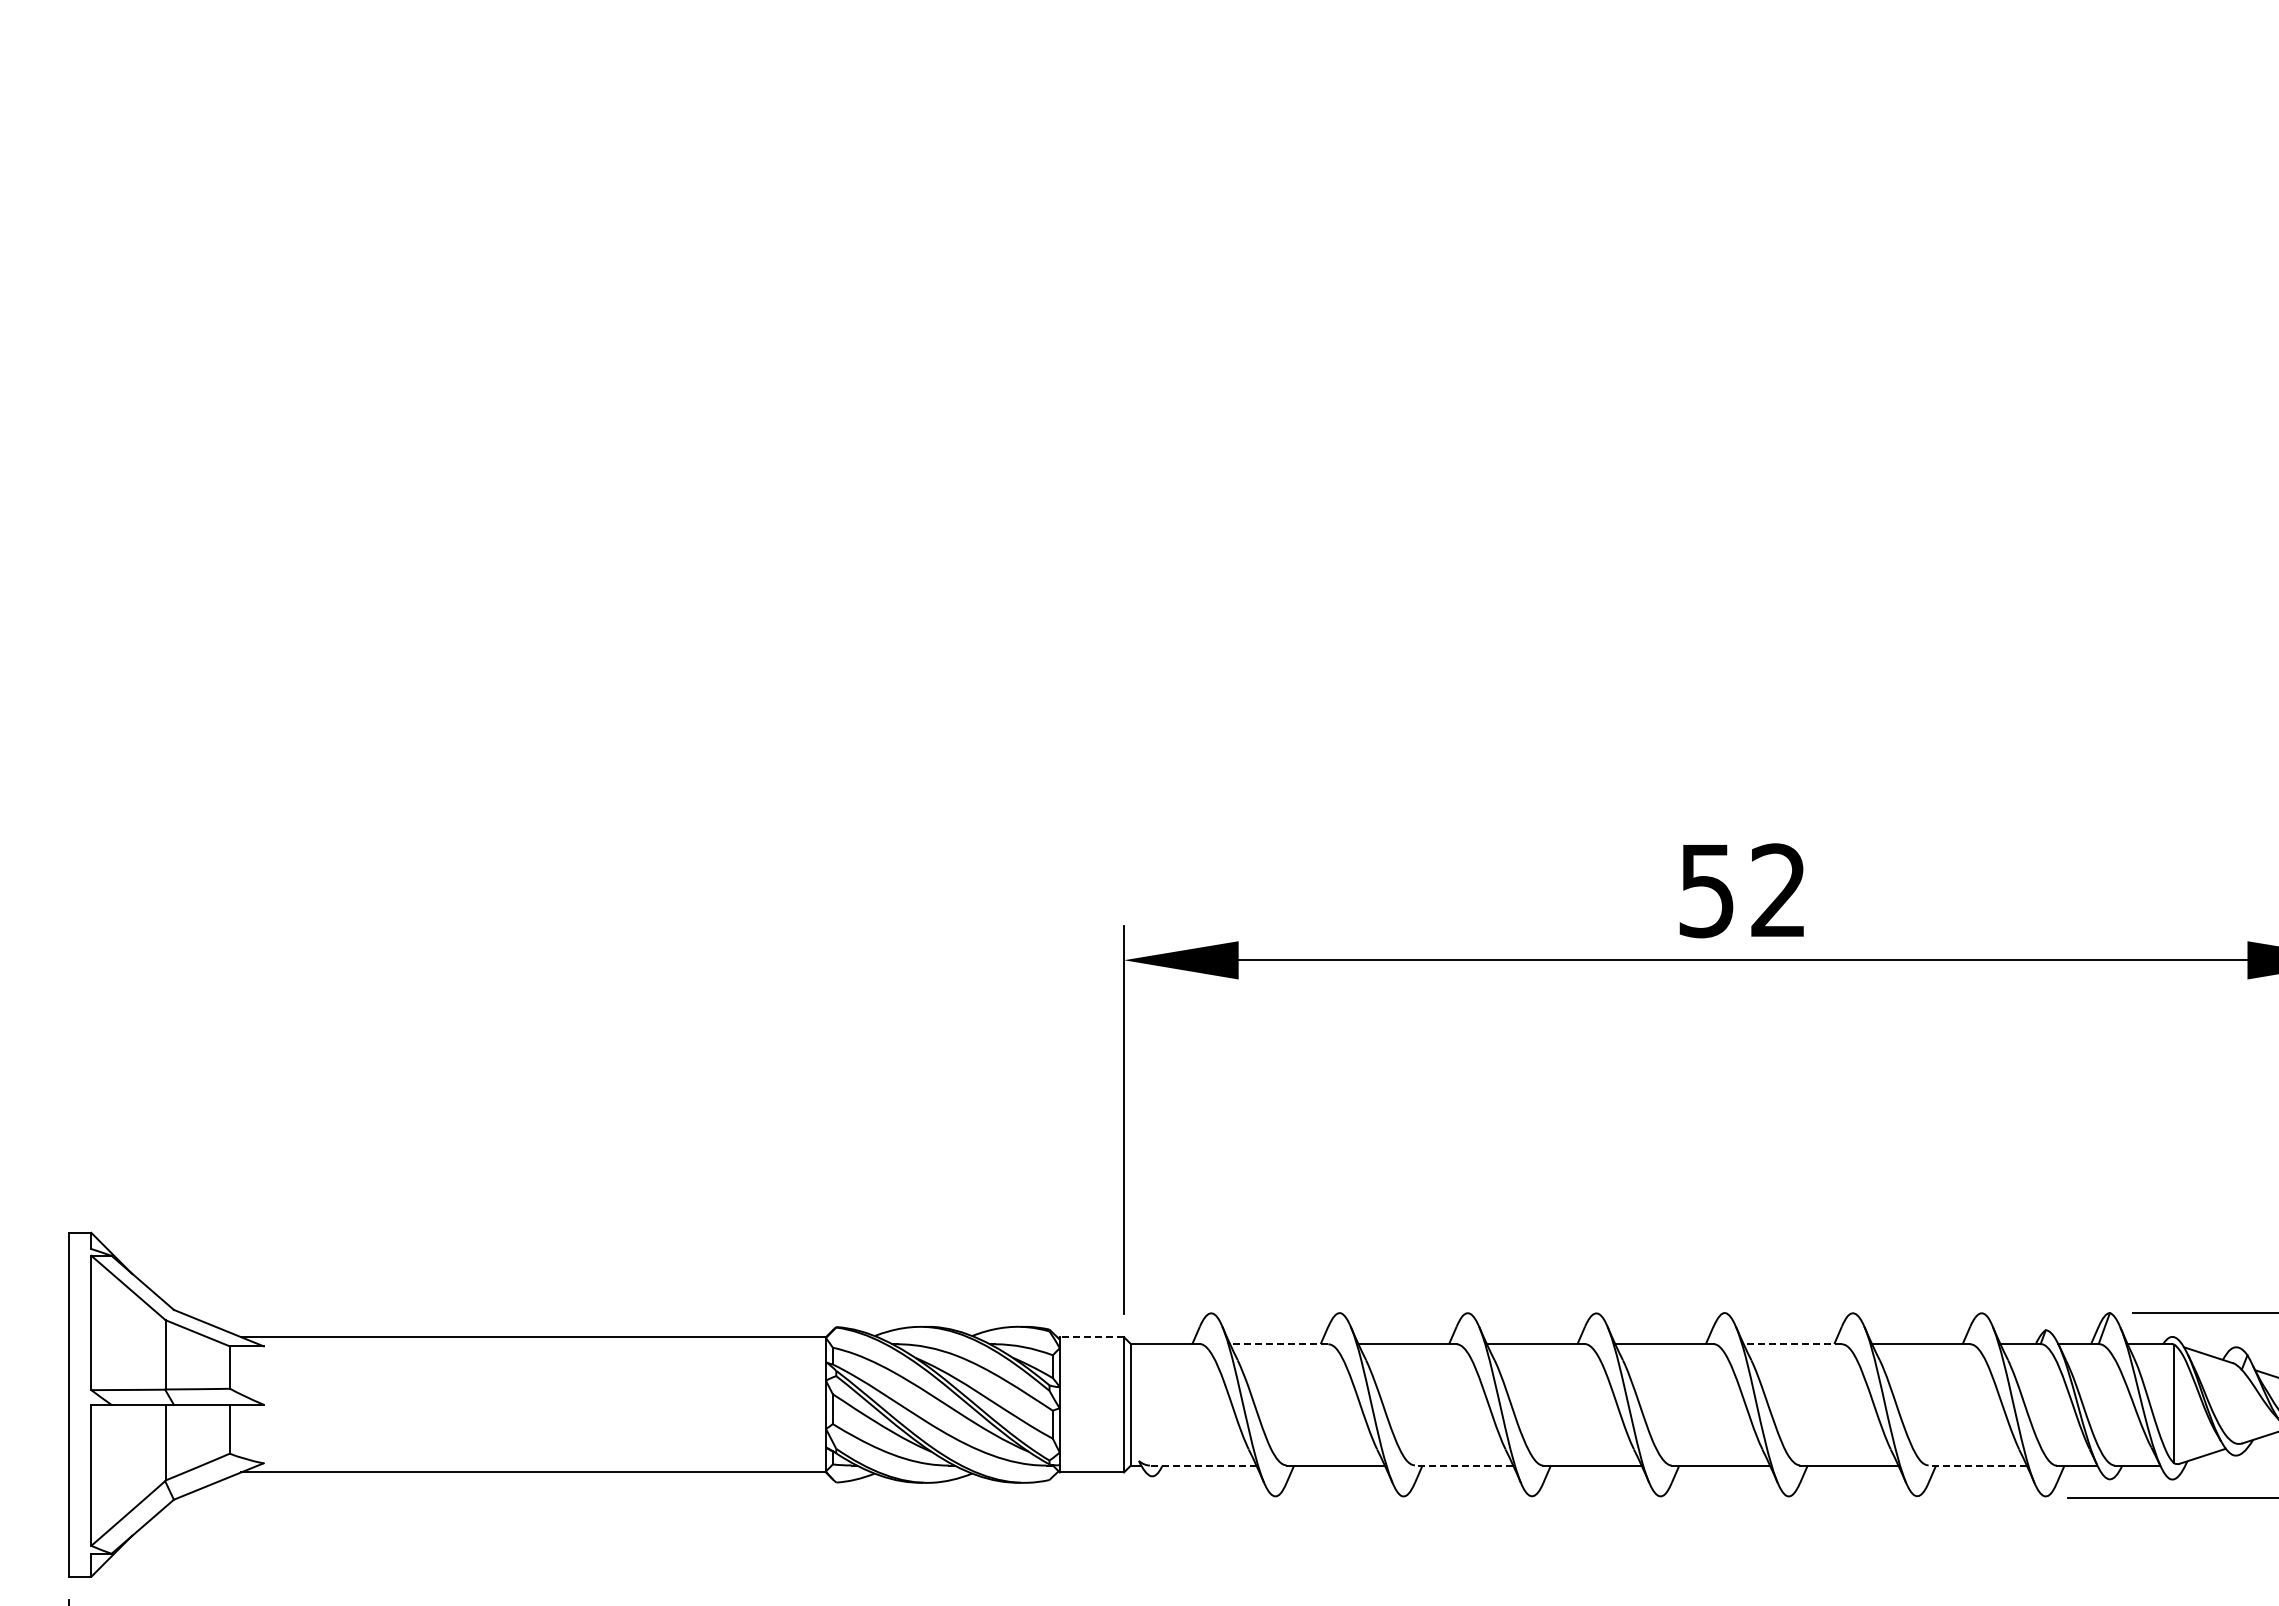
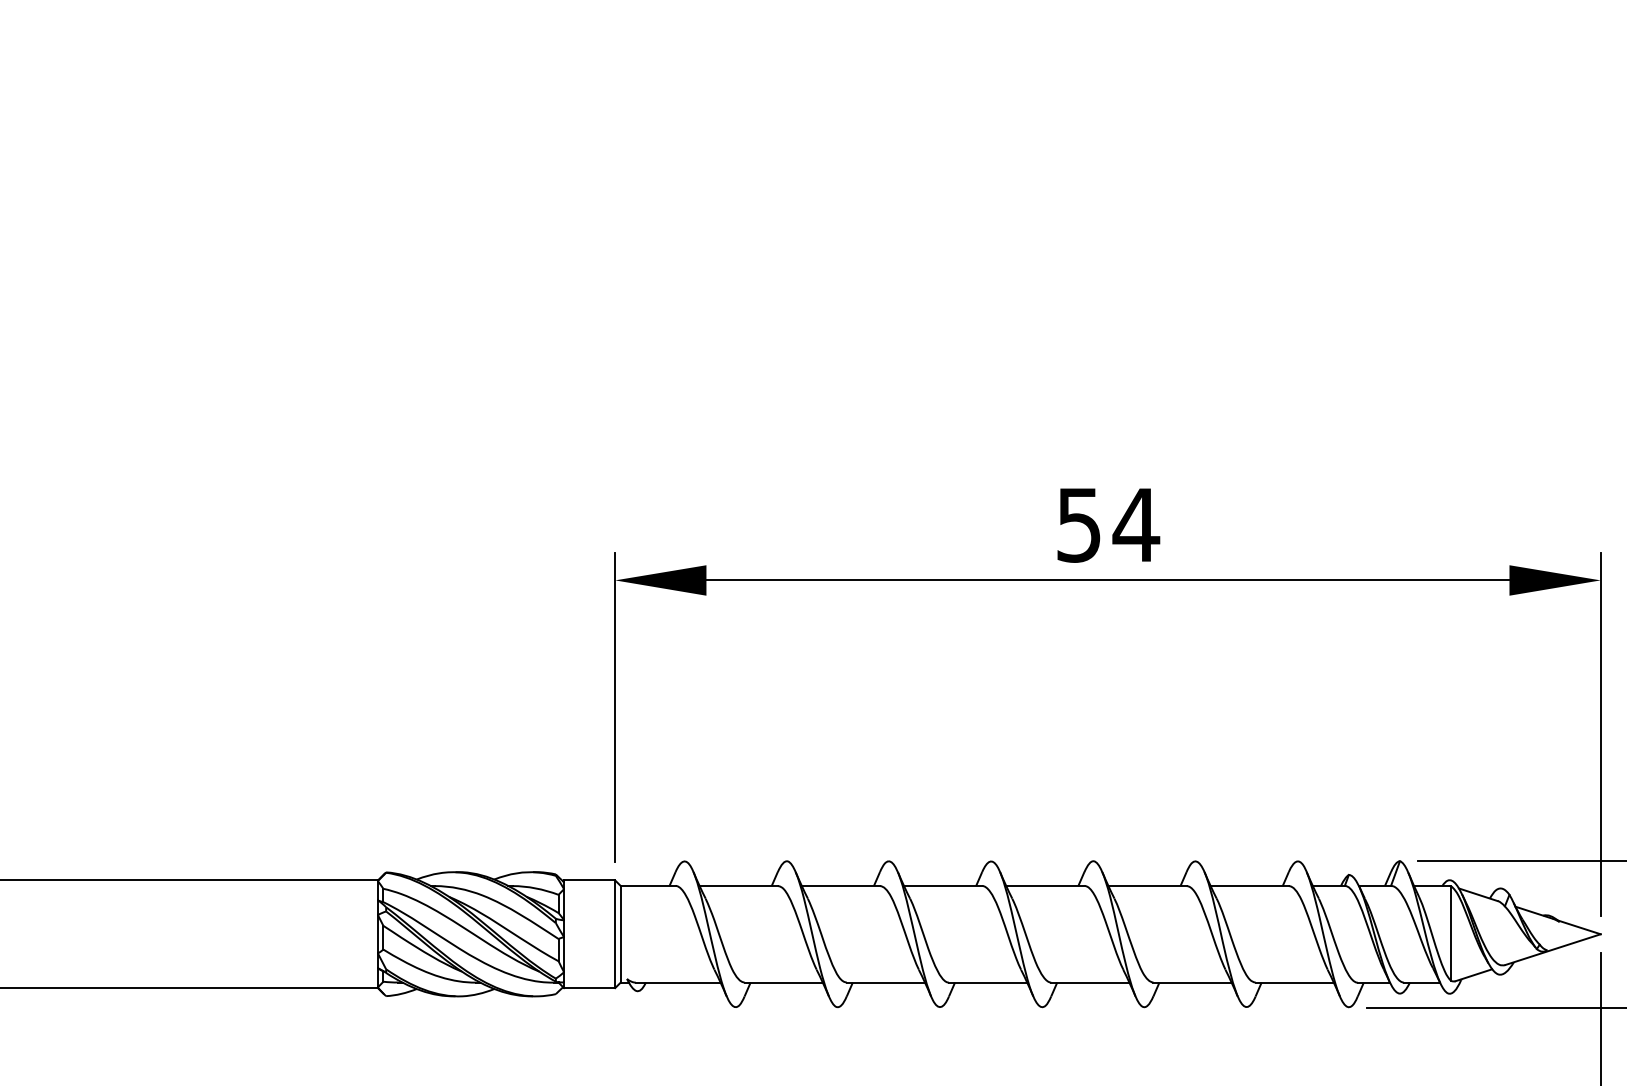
text: (1778, 889) -> (1136, 524), 52 -> 54
line: (1091, 1337) -> (589, 880), dashed -> solid
line: (1278, 1344) -> (738, 886), dashed -> solid
line: (1792, 1344) -> (1147, 886), dashed -> solid
line: (1202, 1465) -> (677, 982), dashed -> solid
line: (1463, 1465) -> (885, 982), dashed -> solid
line: (1977, 1465) -> (1294, 982), dashed -> solid

